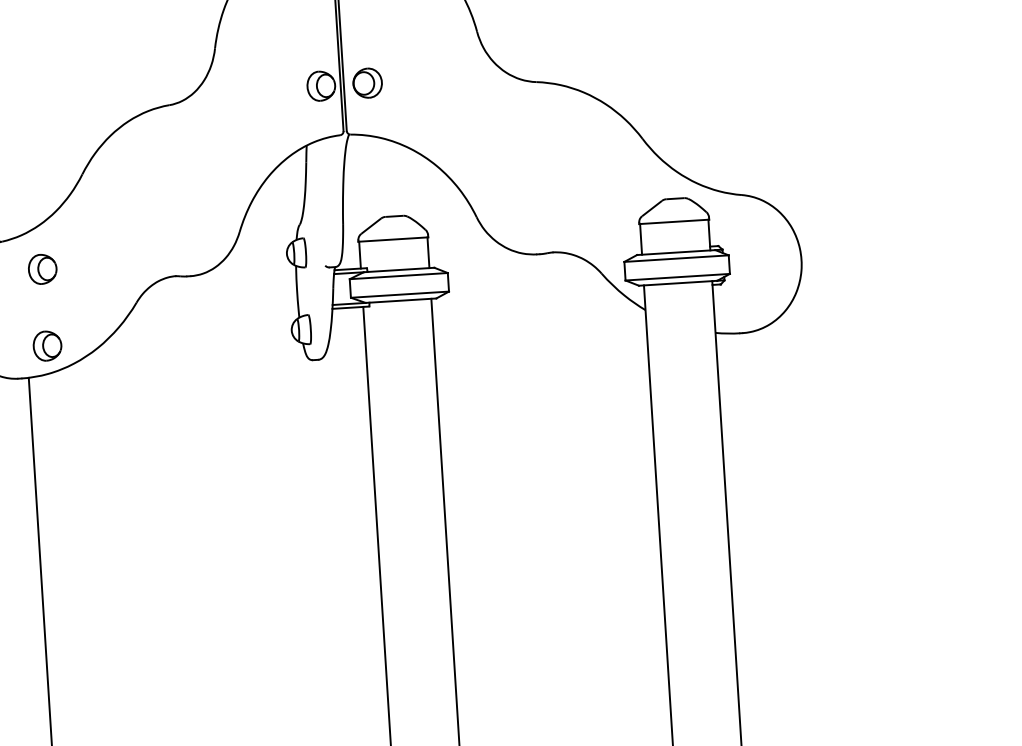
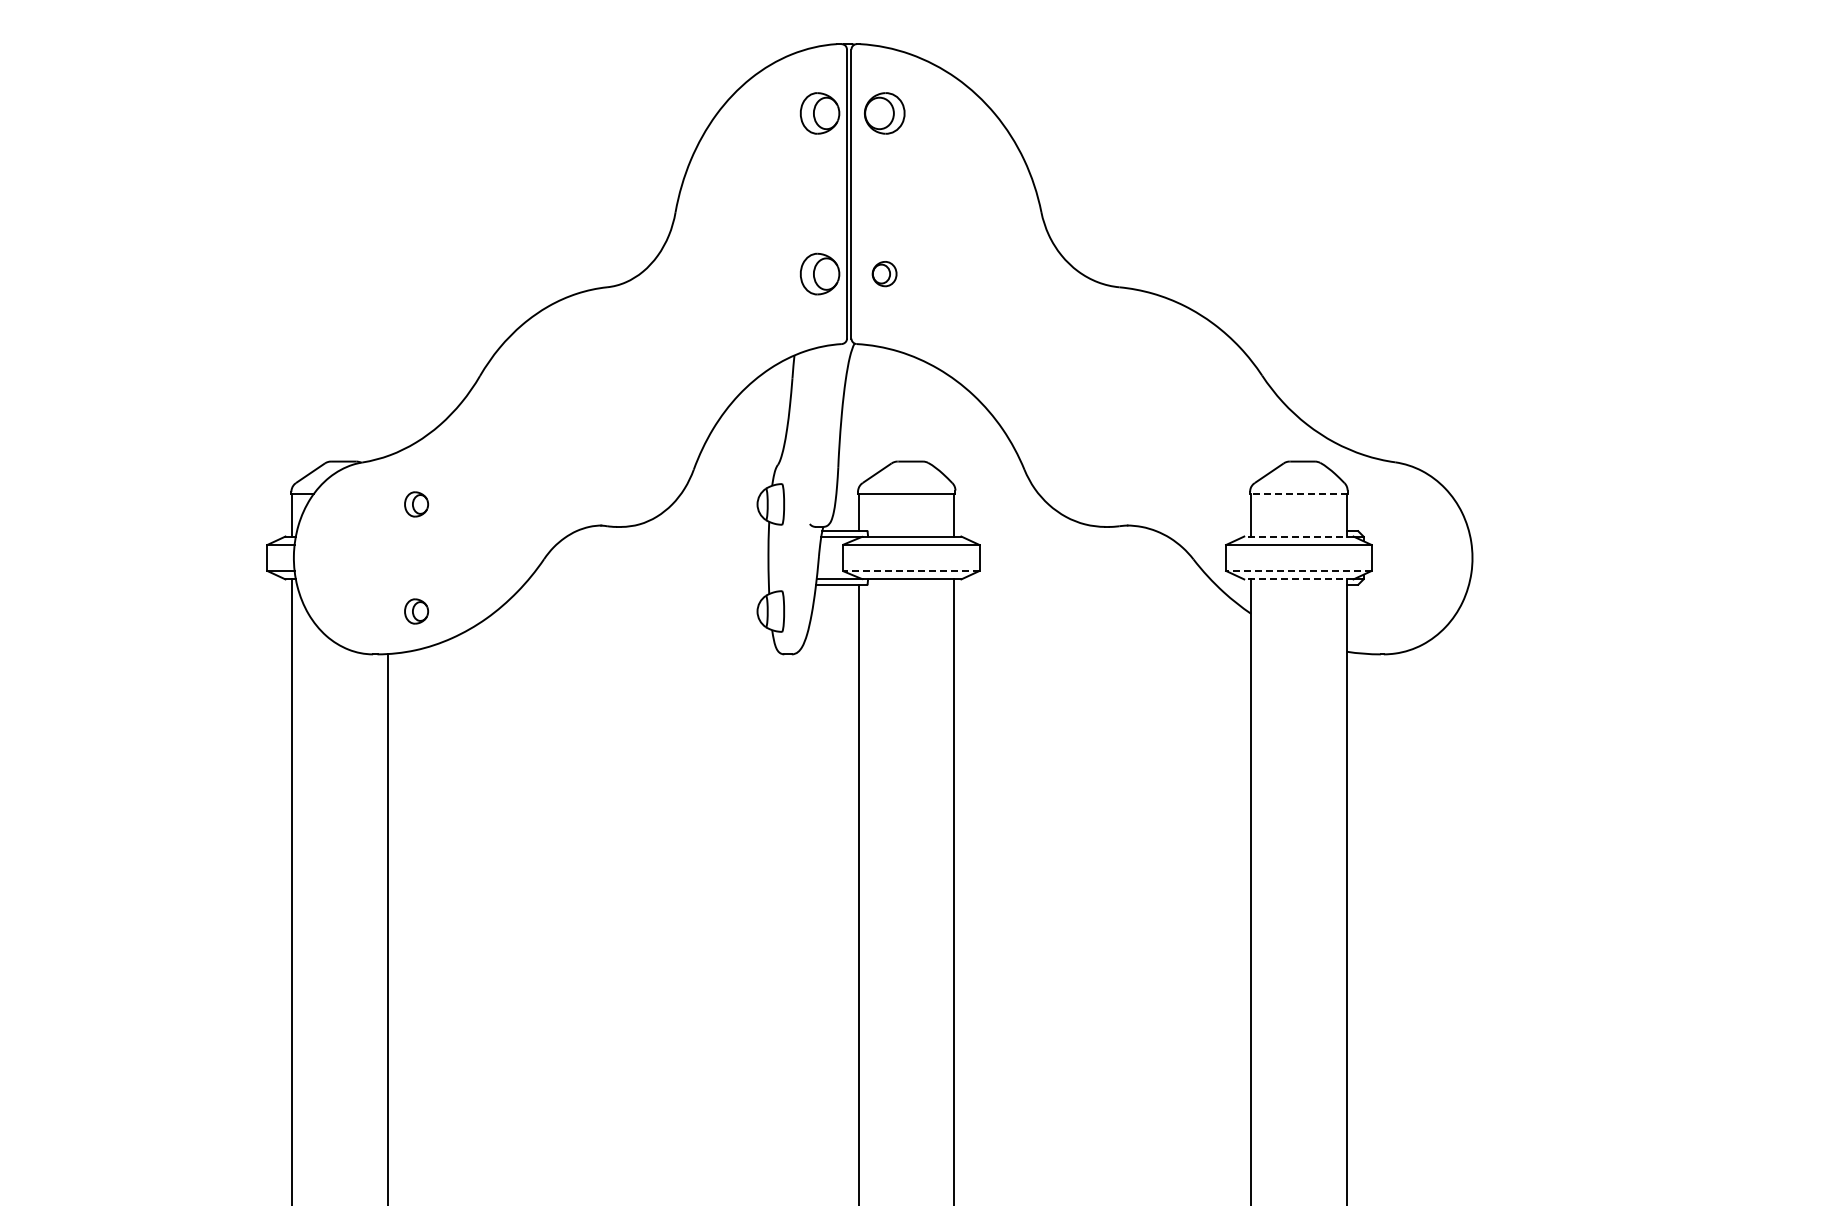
part: (367, 82) -> (884, 273), size x0.6
line: (673, 221) -> (1298, 493), solid -> dashed
line: (675, 252) -> (1298, 536), solid -> dashed
part: (42, 269) -> (416, 504), size x0.6
line: (677, 276) -> (1298, 570), solid -> dashed
line: (677, 283) -> (1298, 579), solid -> dashed
line: (399, 294) -> (910, 570), solid -> dashed
part: (47, 346) -> (416, 611), size x0.6

